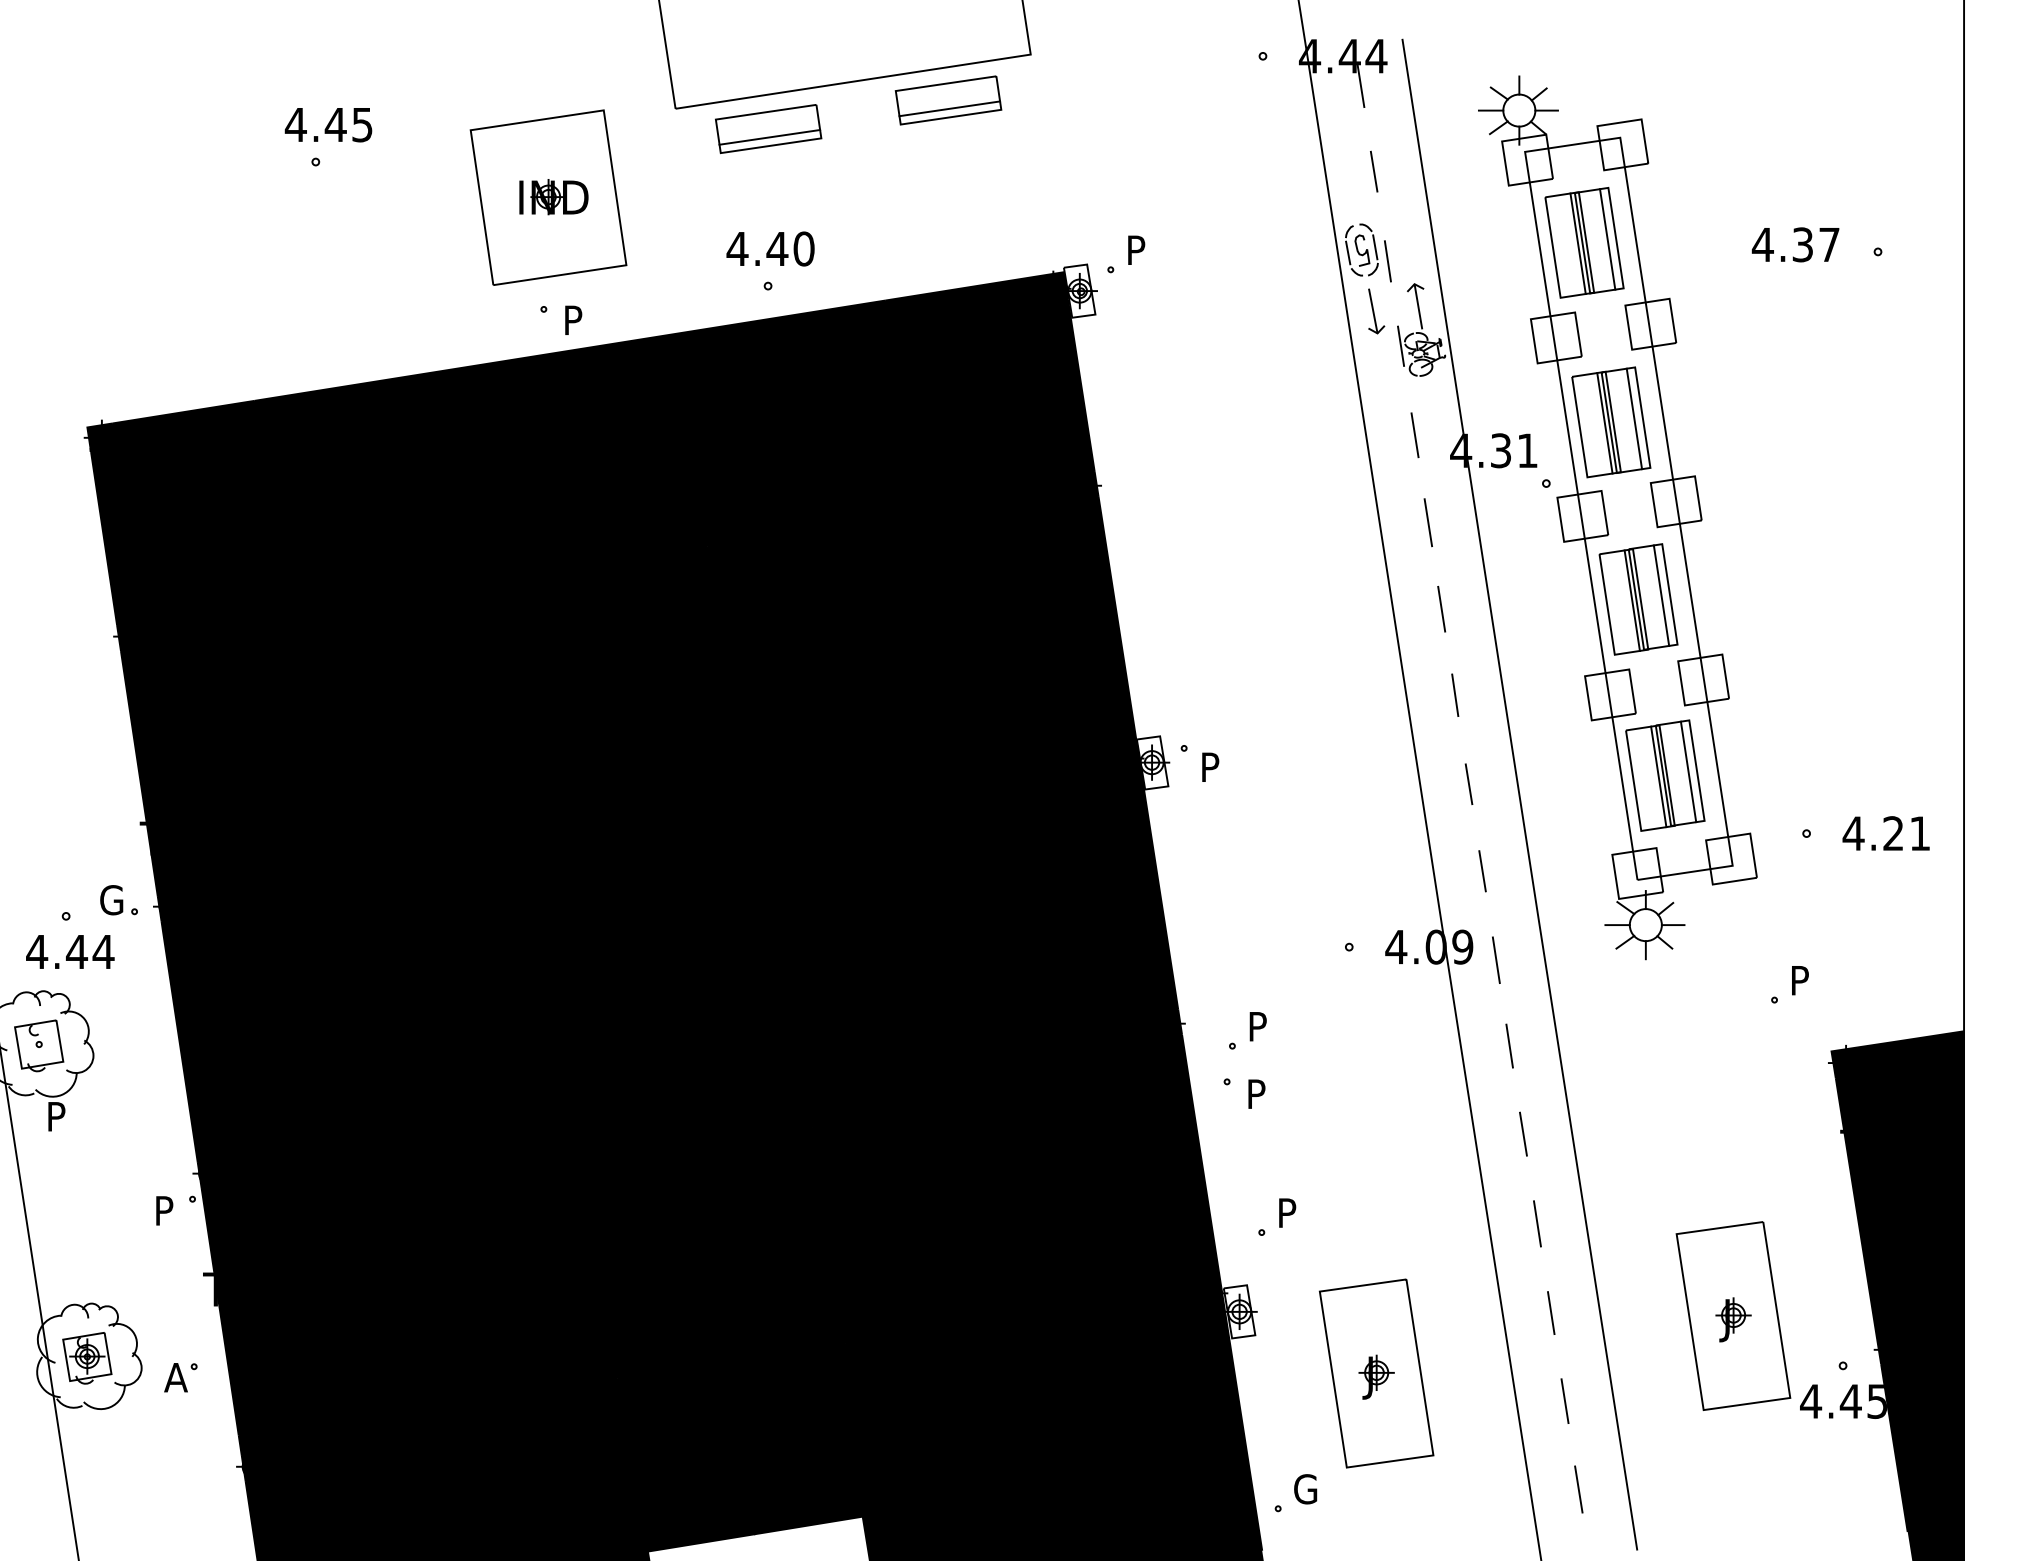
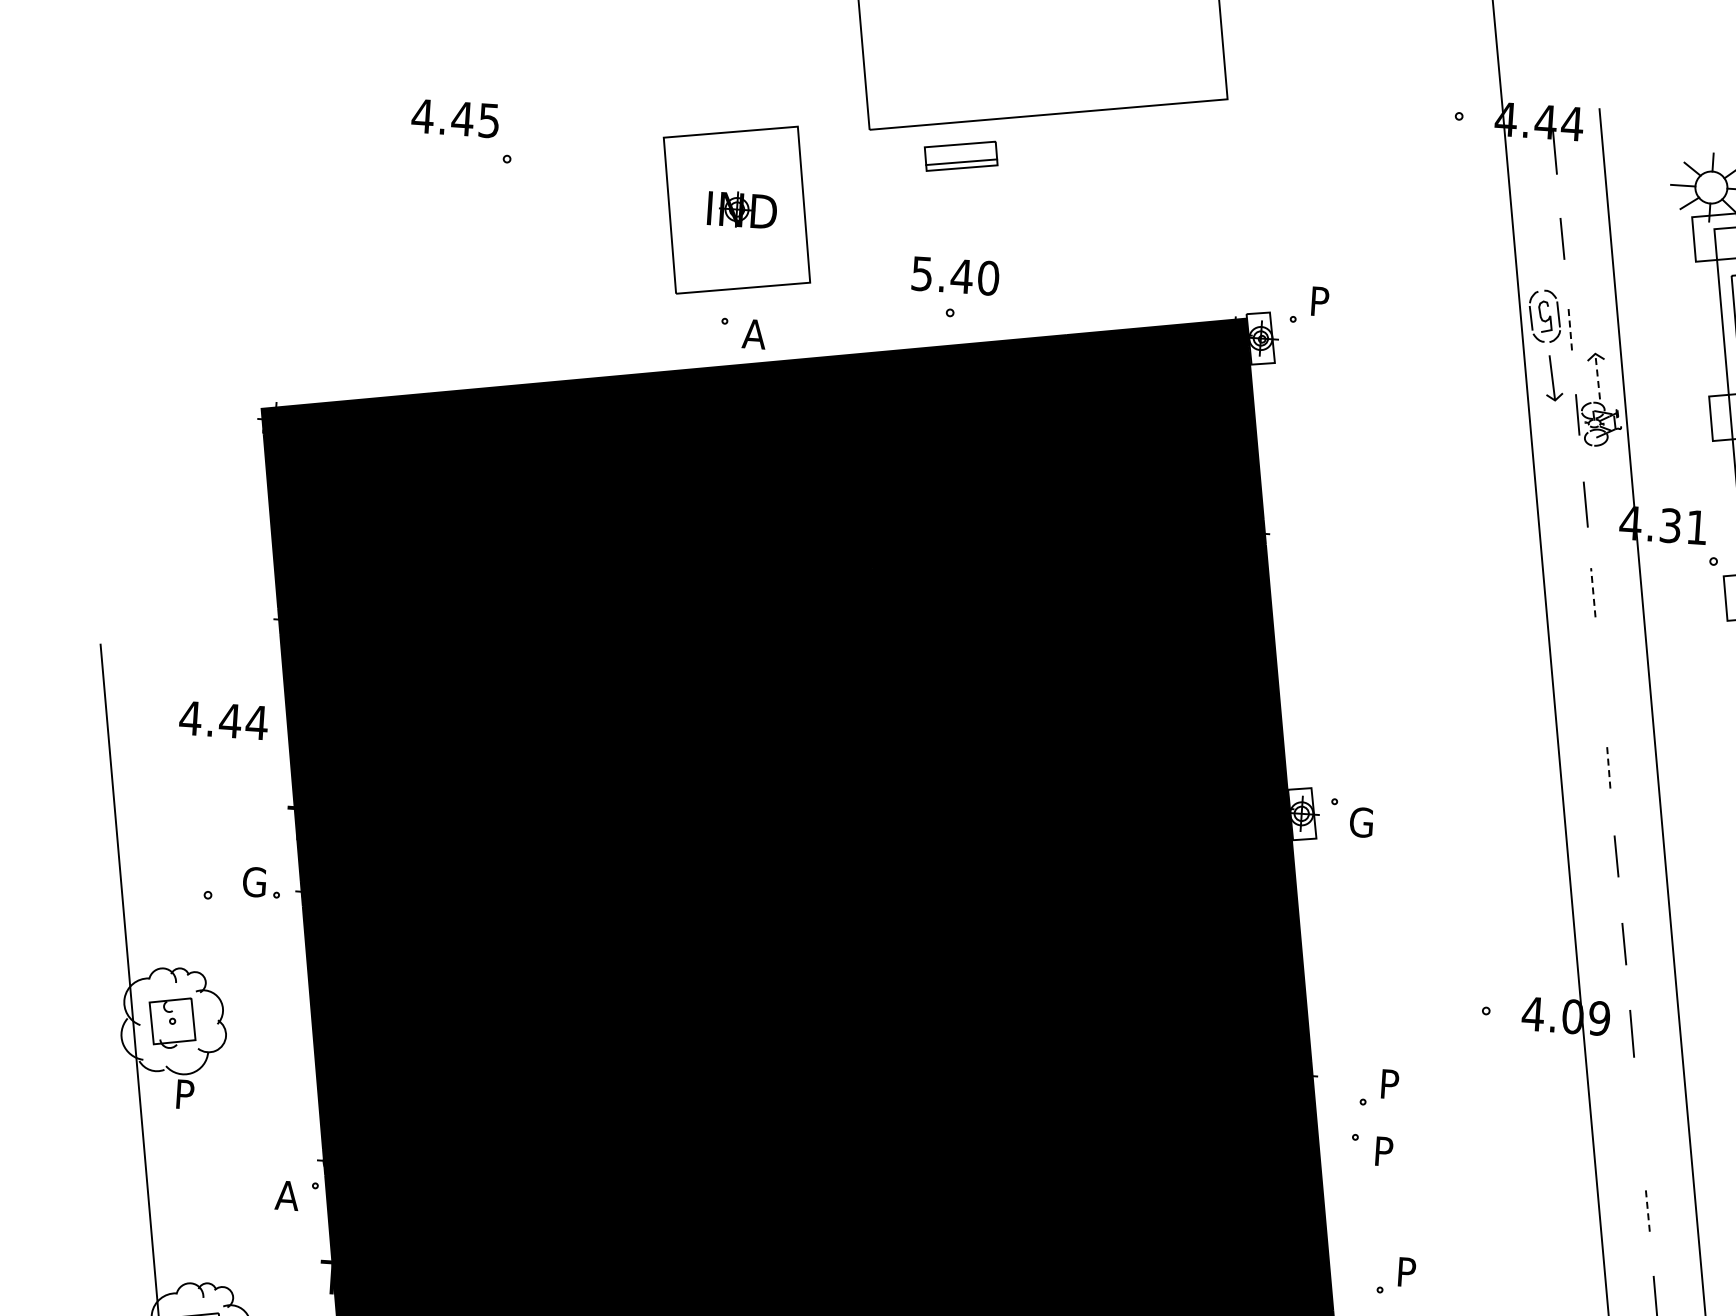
part: (948, 100) -> (1142, 139), removed
text: (328, 125) -> (455, 119), moved
part: (768, 129) -> (960, 156), size x0.7
text: (737, 249) -> (922, 274), 4.40 -> 5.40
line: (1387, 260) -> (1569, 328), solid -> dashed
line: (1418, 306) -> (1597, 376), solid -> dashed
text: (573, 319) -> (753, 333), P -> A
line: (1428, 522) -> (1593, 592), solid -> dashed
line: (1441, 609) -> (1600, 680), removed
line: (1455, 695) -> (1608, 766), solid -> dashed
text: (1211, 767) -> (1360, 822), P -> G
text: (70, 951) -> (224, 720), moved
line: (1509, 1045) -> (1639, 1119), removed
line: (1523, 1134) -> (1647, 1209), solid -> dashed
text: (164, 1210) -> (286, 1195), P -> A

